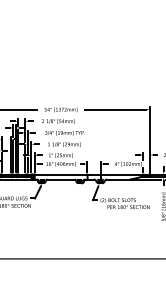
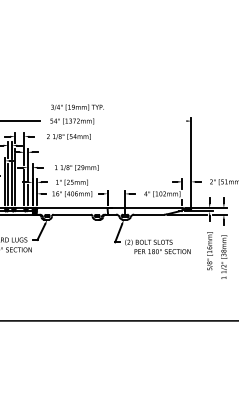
line: (115, 109) -> (145, 121), removed
text: (64, 133) -> (77, 107), moved

